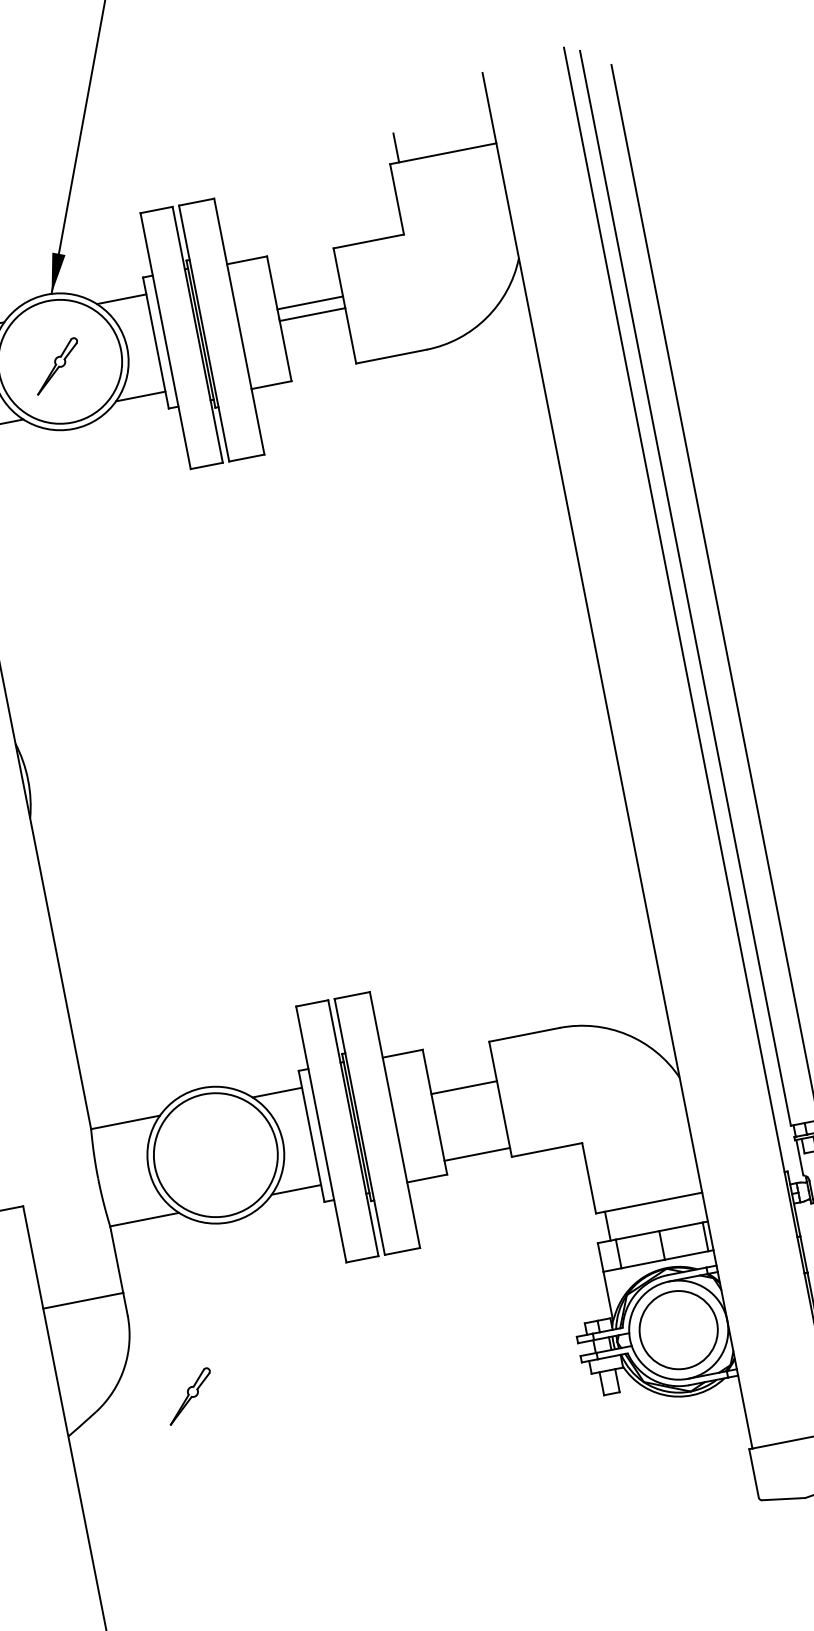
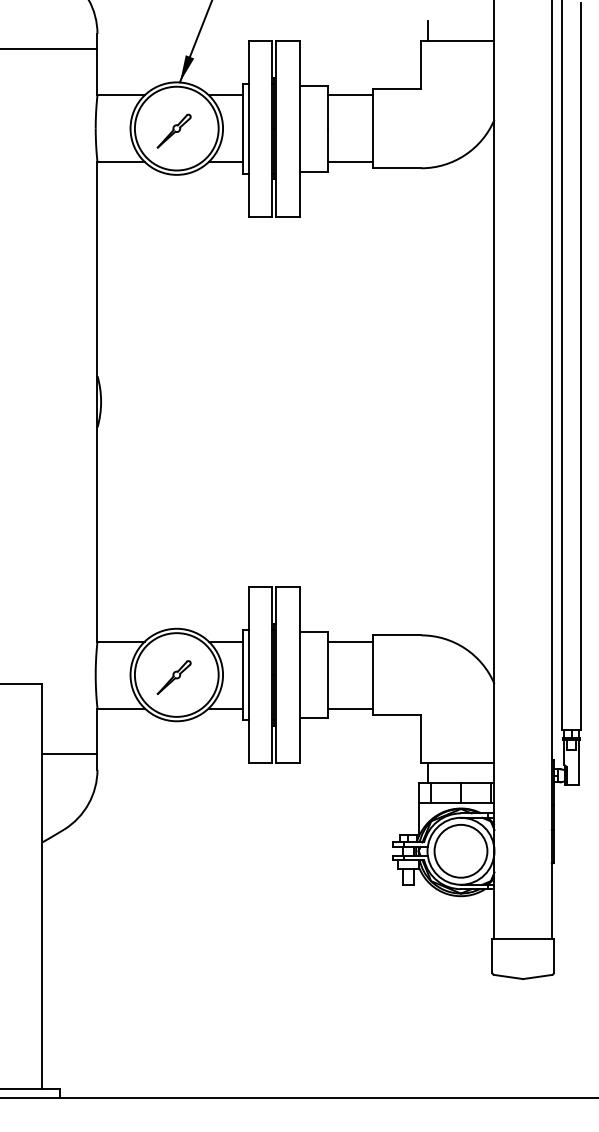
line: (309, 303) -> (349, 162), moved
line: (311, 315) -> (349, 95), moved
line: (463, 1087) -> (349, 641), moved
part: (188, 1396) -> (173, 677), moved

